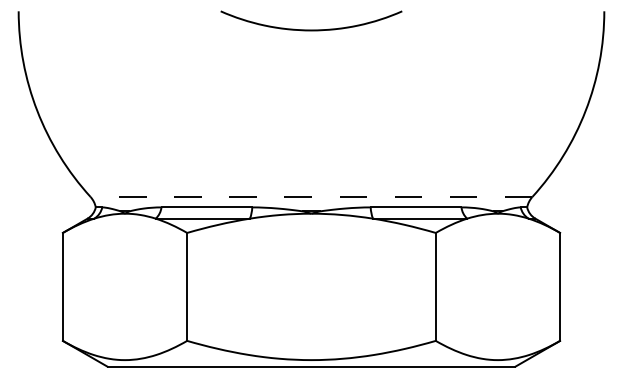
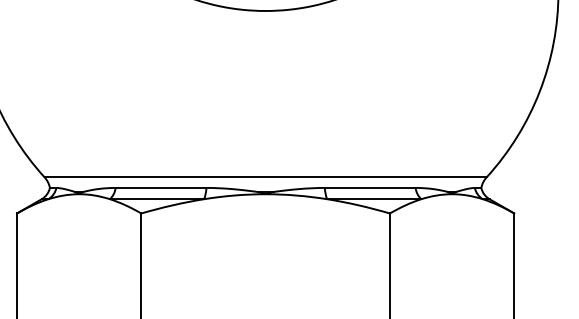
line: (311, 196) -> (265, 177), dashed -> solid

